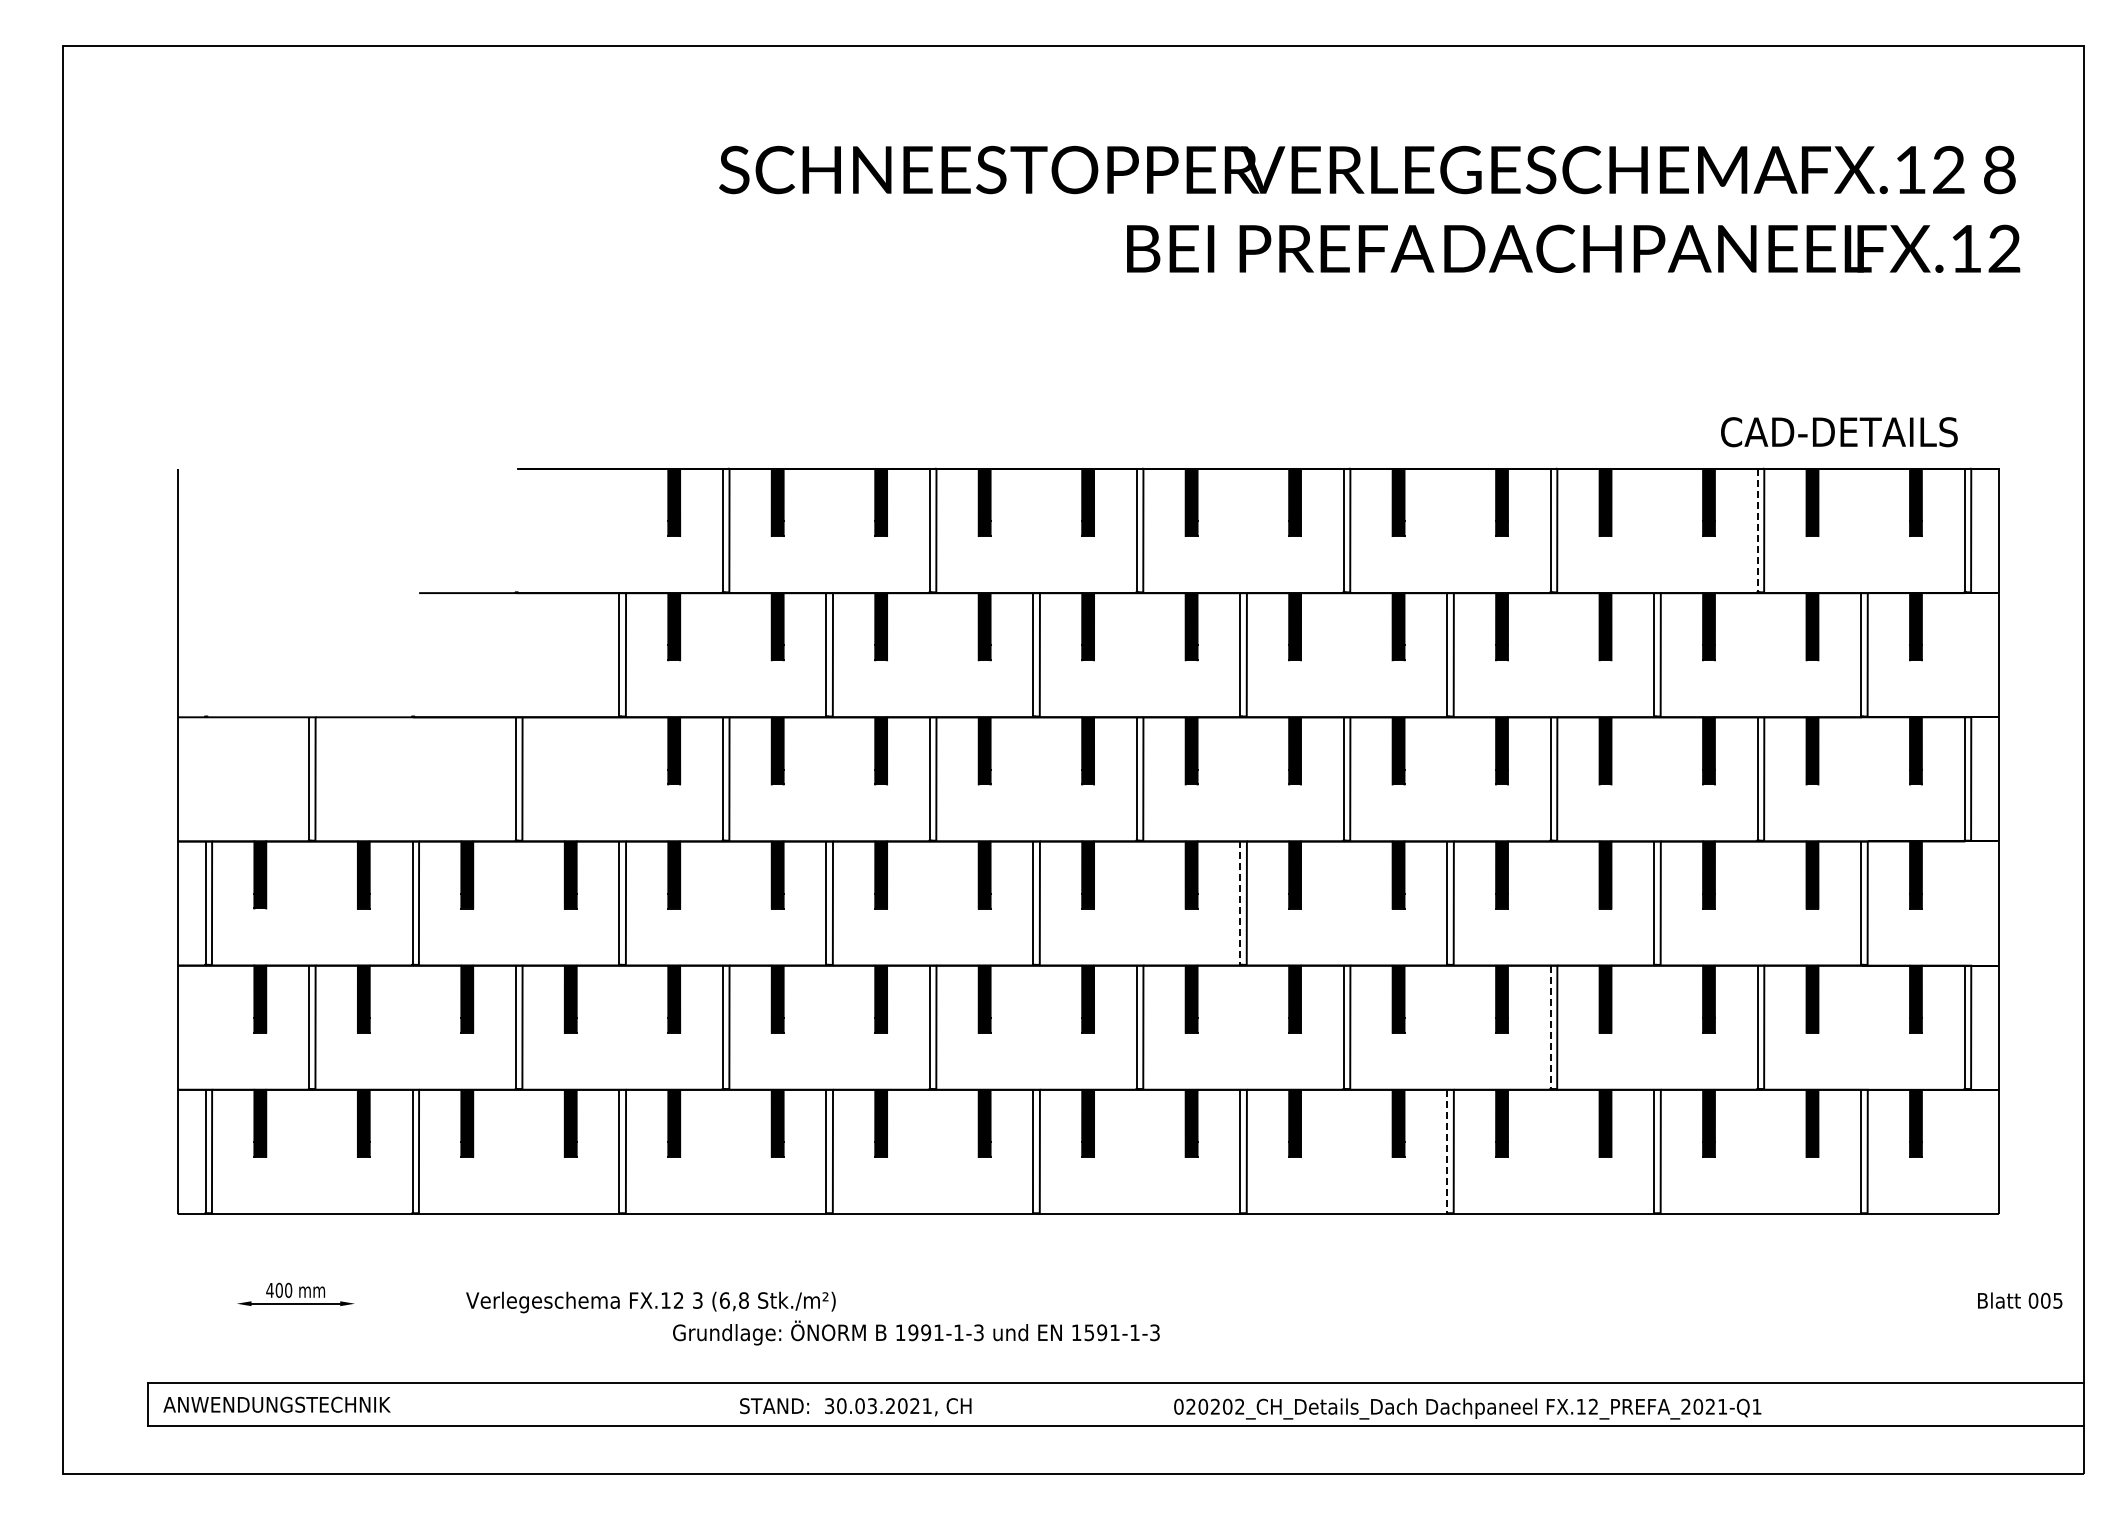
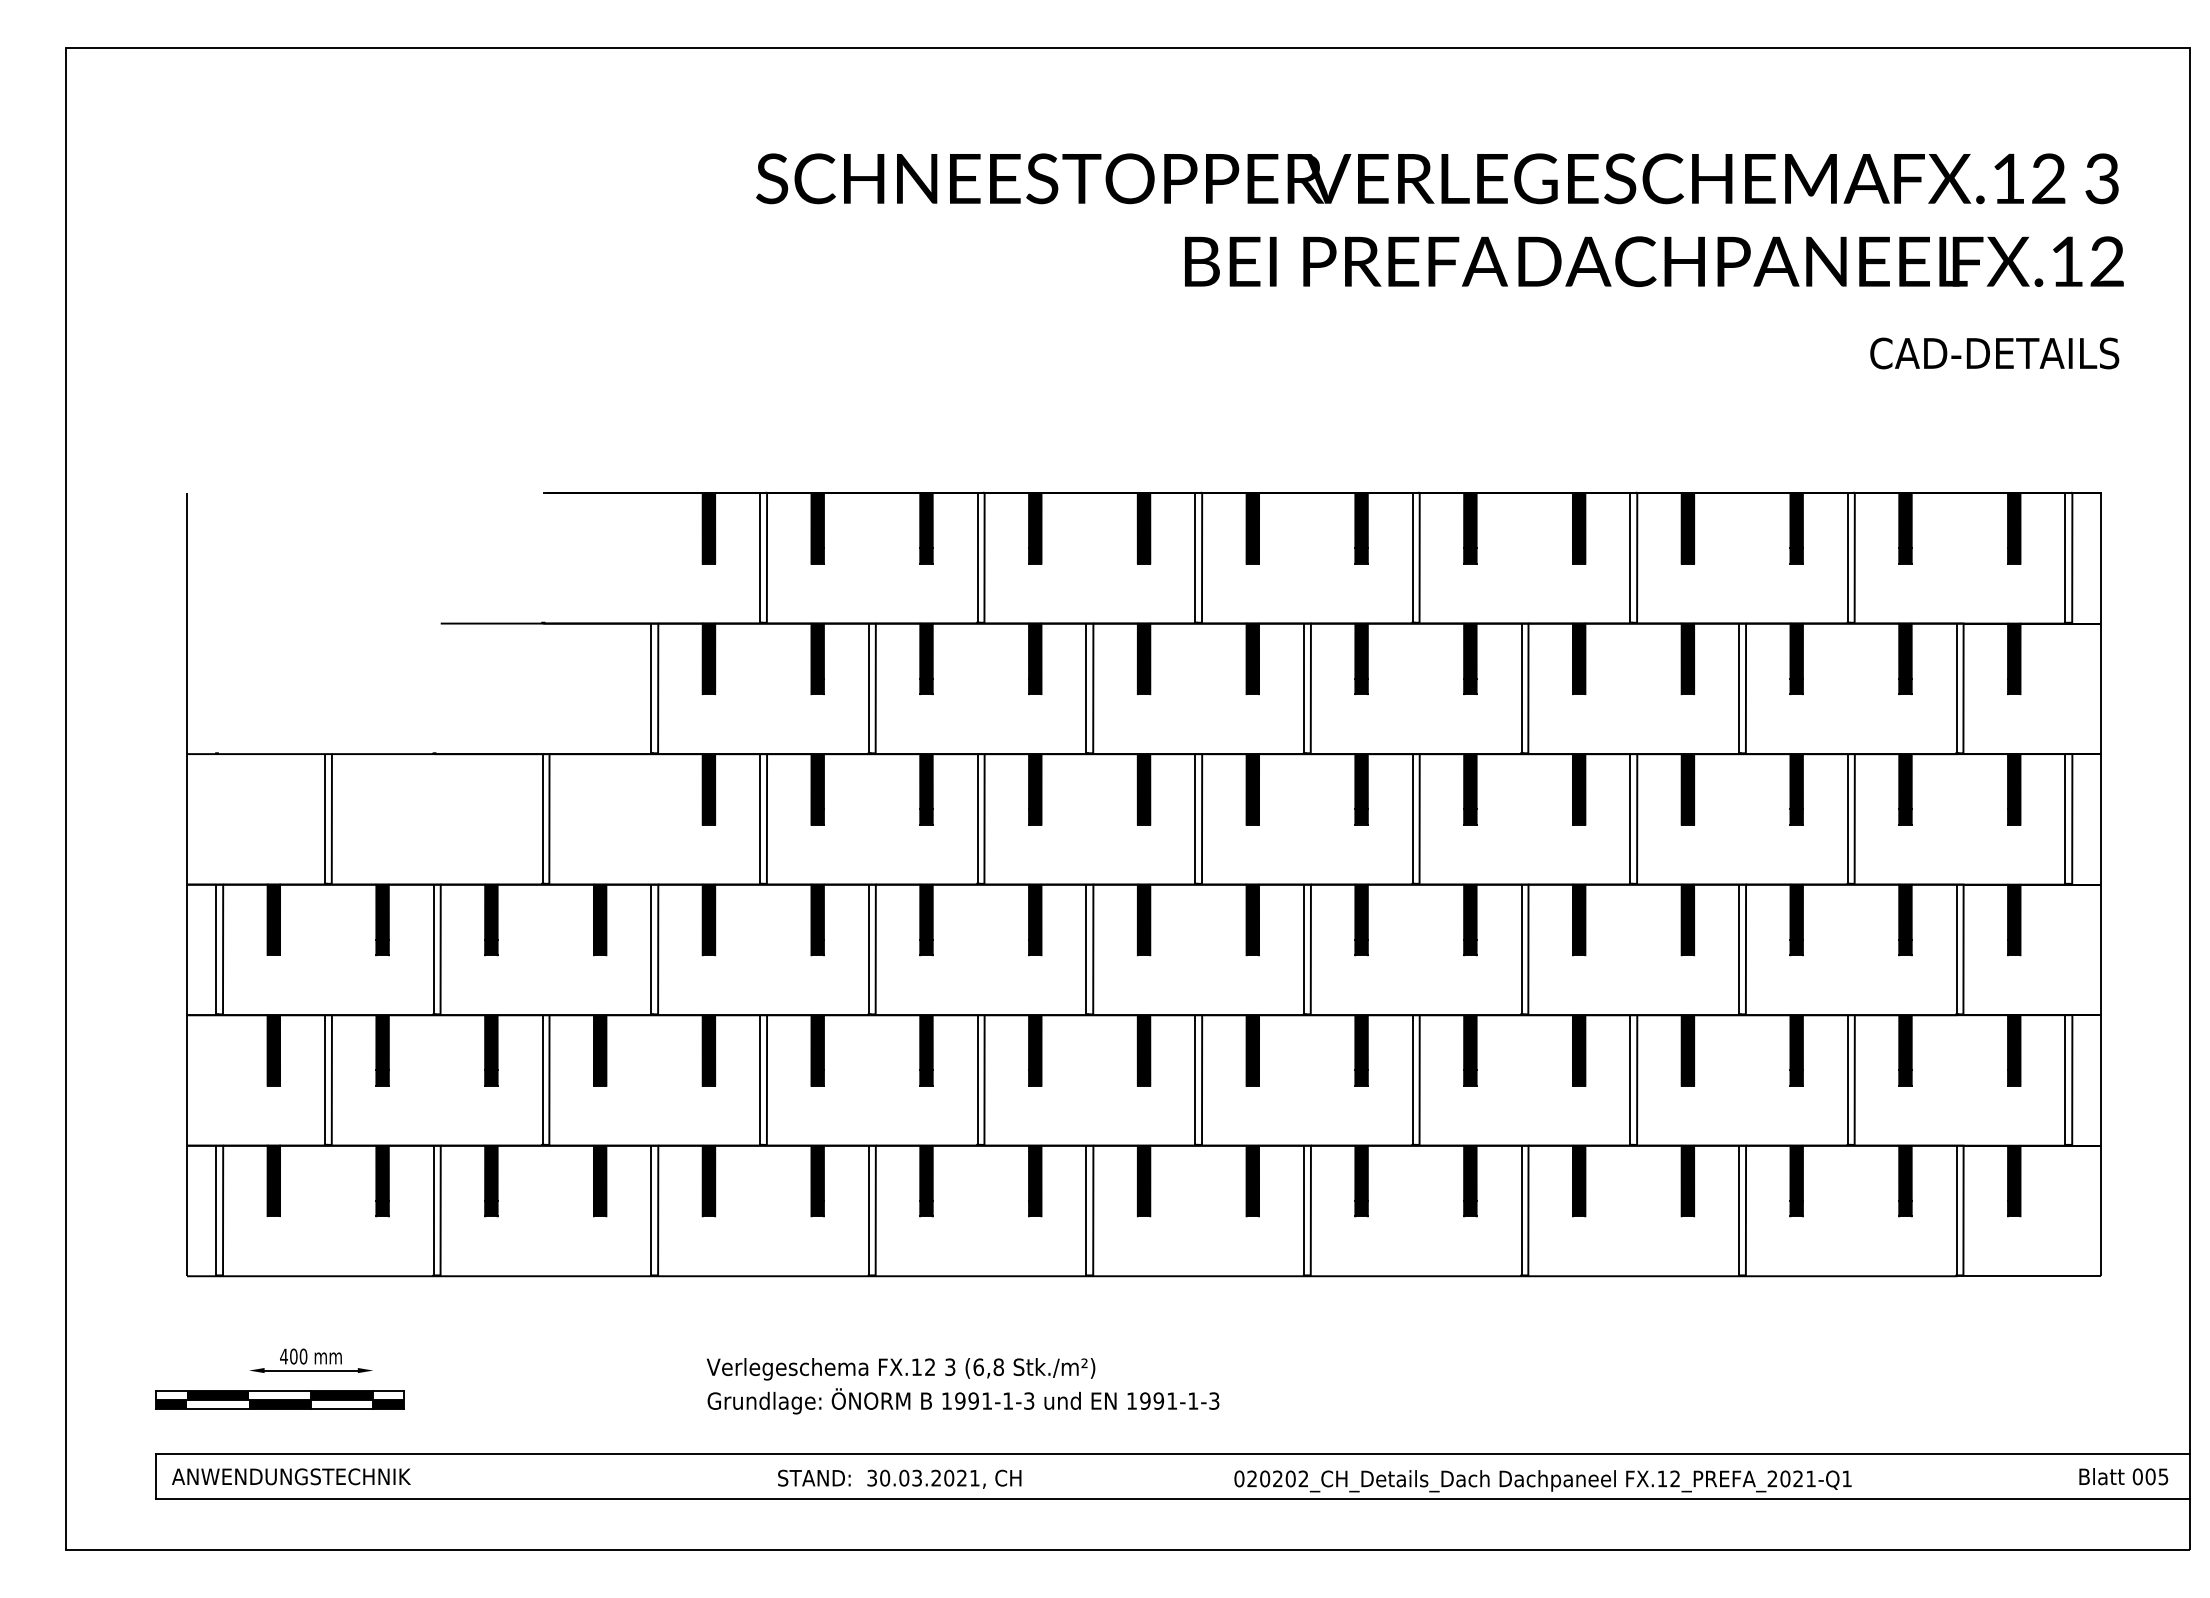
text: (1999, 169) -> (2102, 178), 8 -> 3
text: (1839, 432) -> (1994, 353), moved
line: (1757, 530) -> (1847, 557), dashed -> solid
line: (1240, 903) -> (1304, 949), dashed -> solid
line: (1550, 1027) -> (1630, 1080), dashed -> solid
line: (1447, 1151) -> (1521, 1210), dashed -> solid
text: (2020, 1300) -> (2124, 1476), moved
text: (650, 1302) -> (900, 1369), moved
part: (266, 1331) -> (280, 1399), added
text: (1089, 1332) -> (1145, 1400), 1591-1-3 -> 1991-1-3

